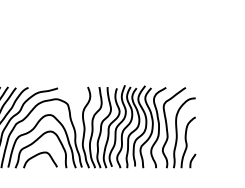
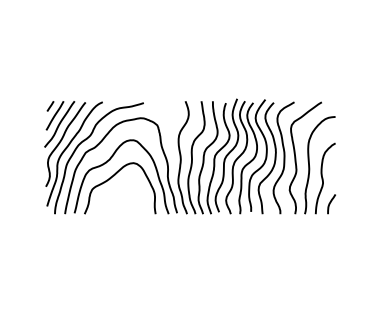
curve: (37, 155) -> (115, 196), removed

